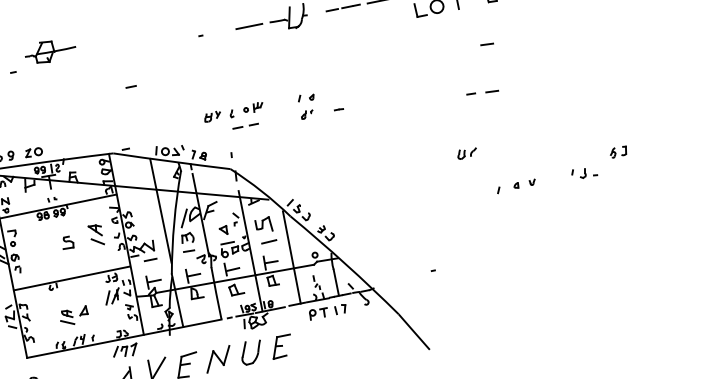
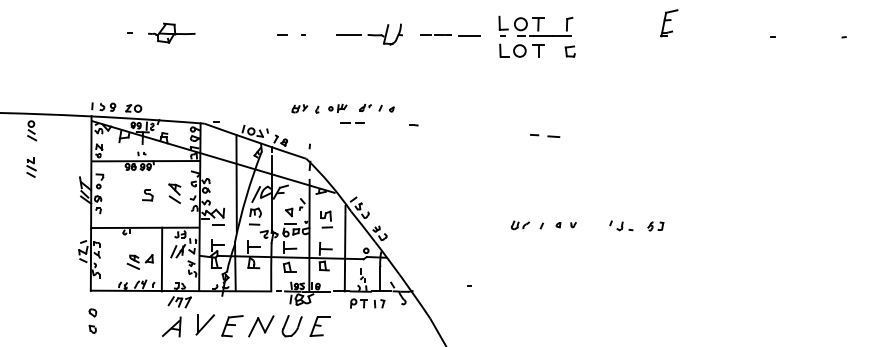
line: (486, 44) -> (557, 93), removed
part: (49, 50) -> (171, 32), moved
line: (131, 86) -> (282, 34), moved
part: (307, 114) -> (365, 107), moved
line: (243, 125) -> (350, 122), moved
part: (618, 152) -> (655, 226), moved
part: (466, 153) -> (519, 225), moved
part: (265, 230) -> (326, 219), size x0.71
line: (96, 308) -> (161, 259), added

